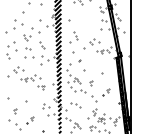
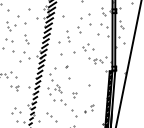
part: (87, 22) -> (84, 23), added

